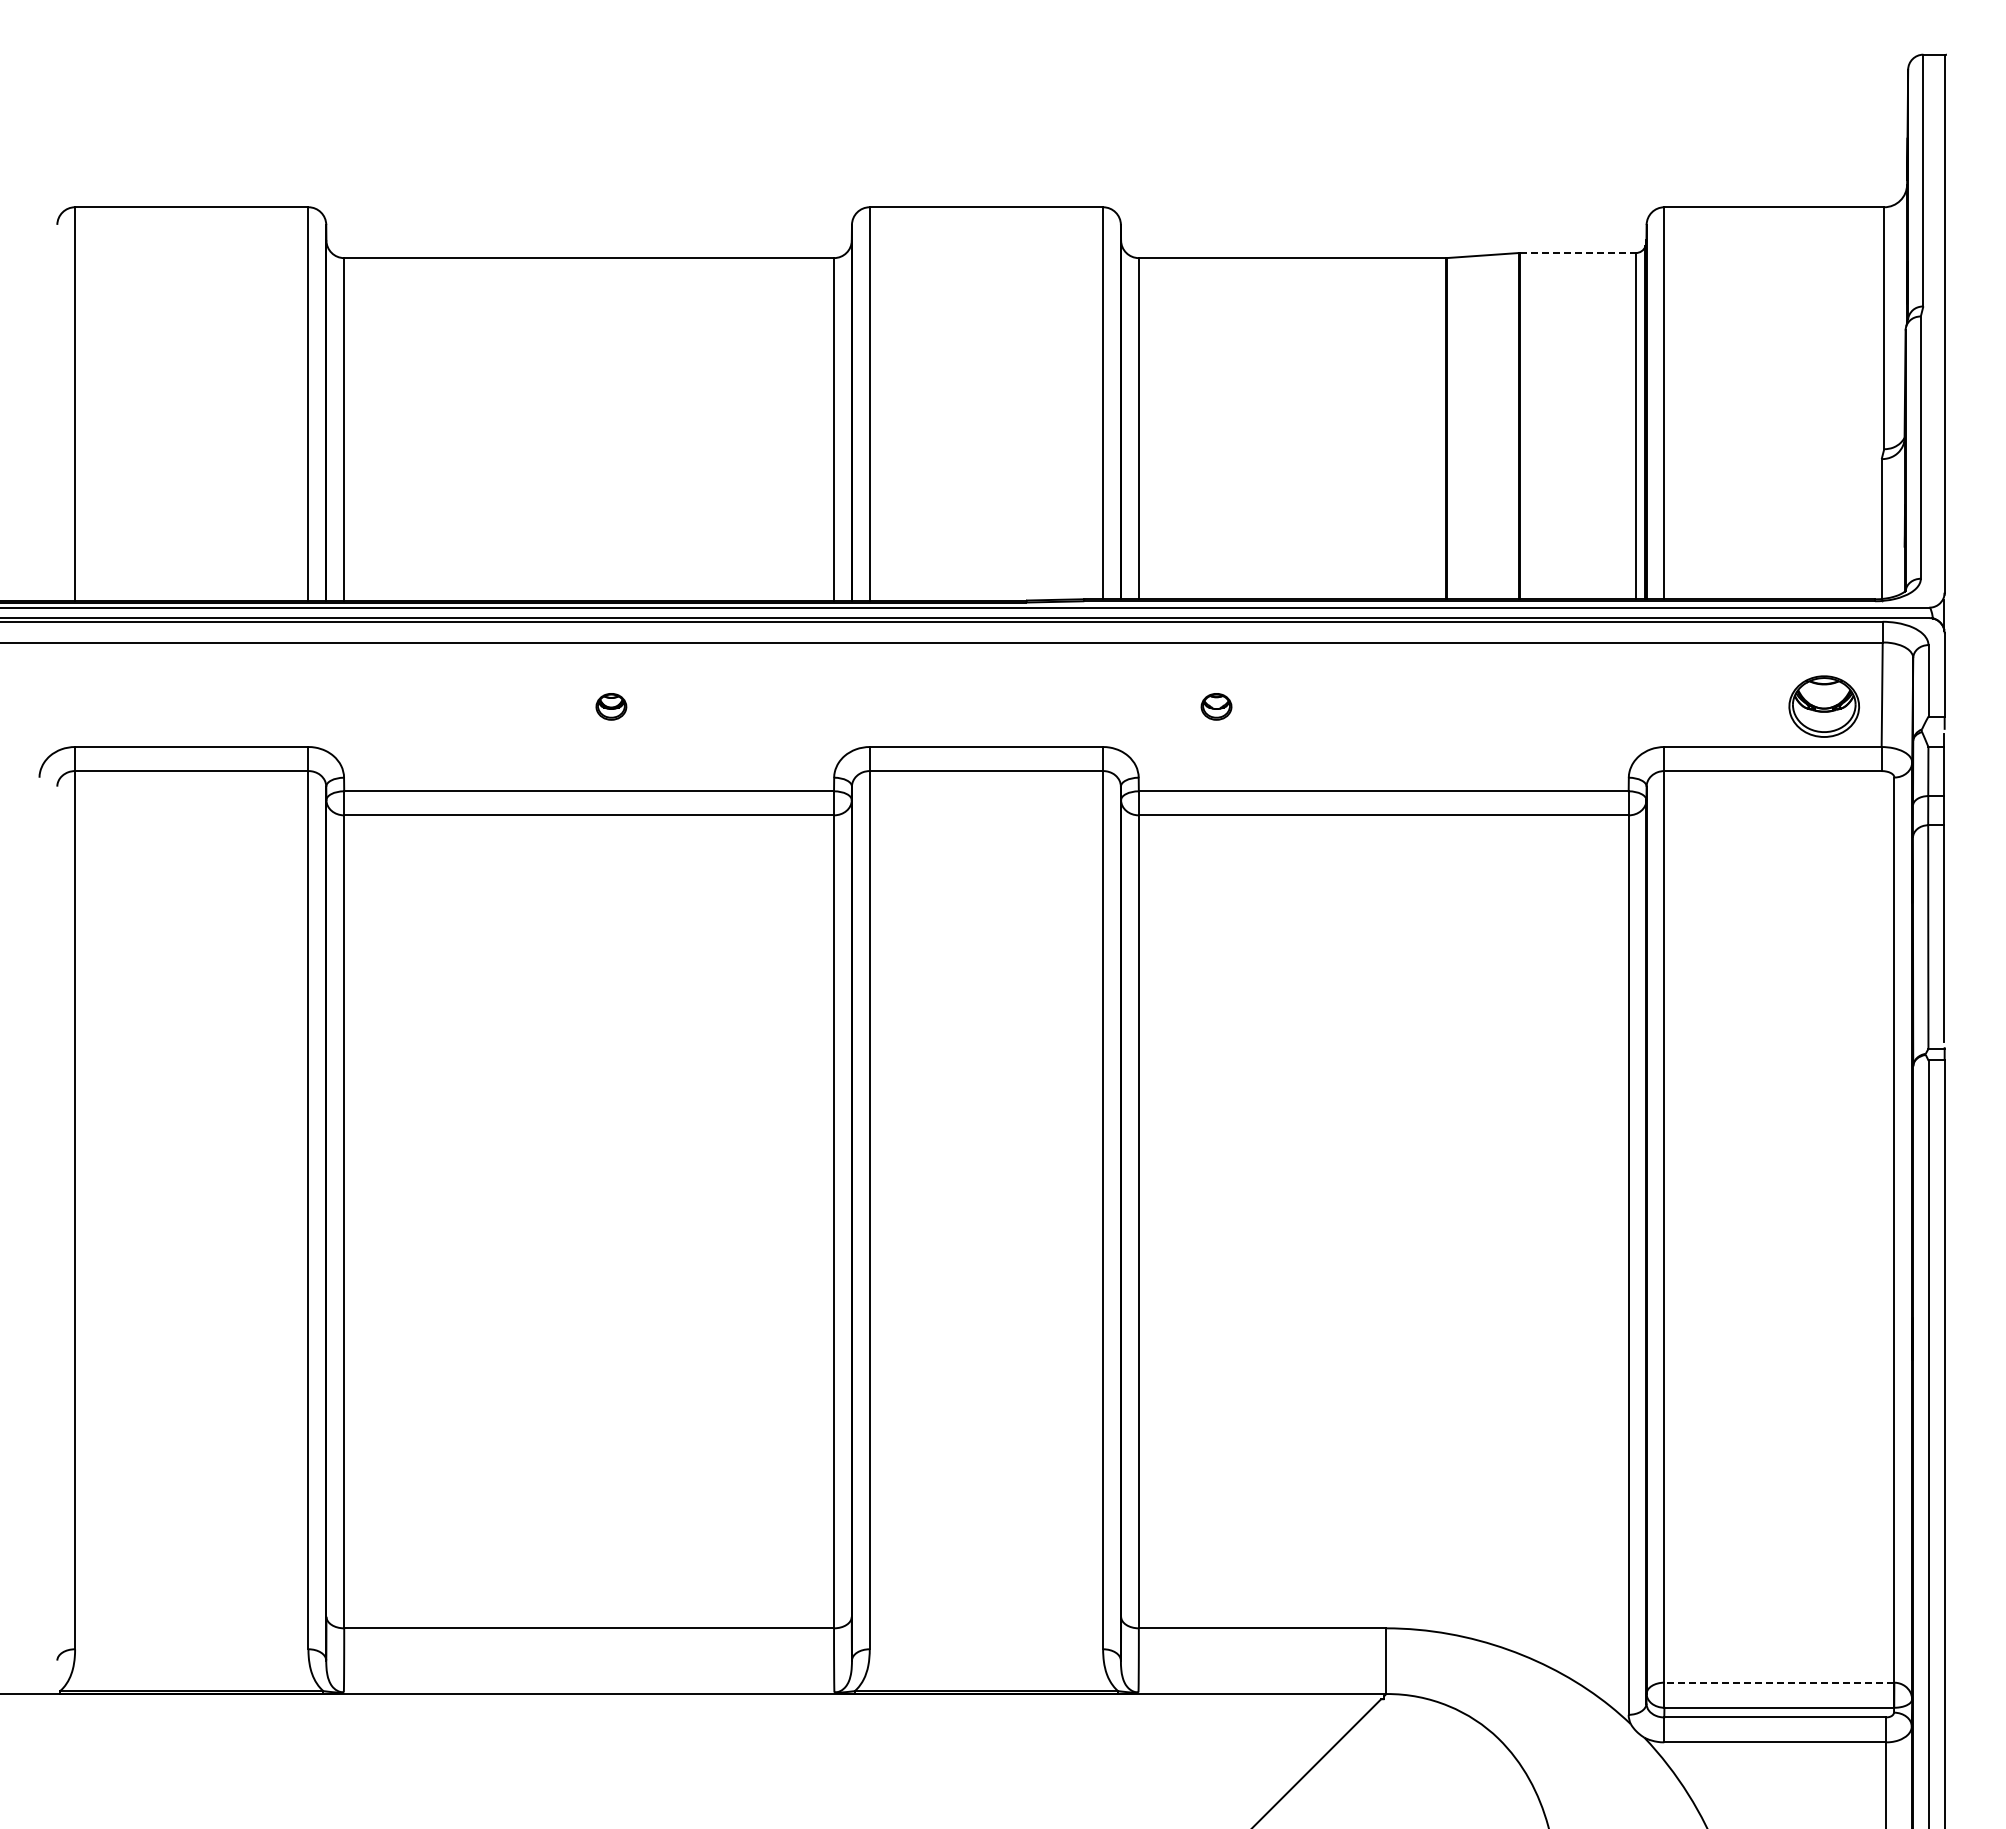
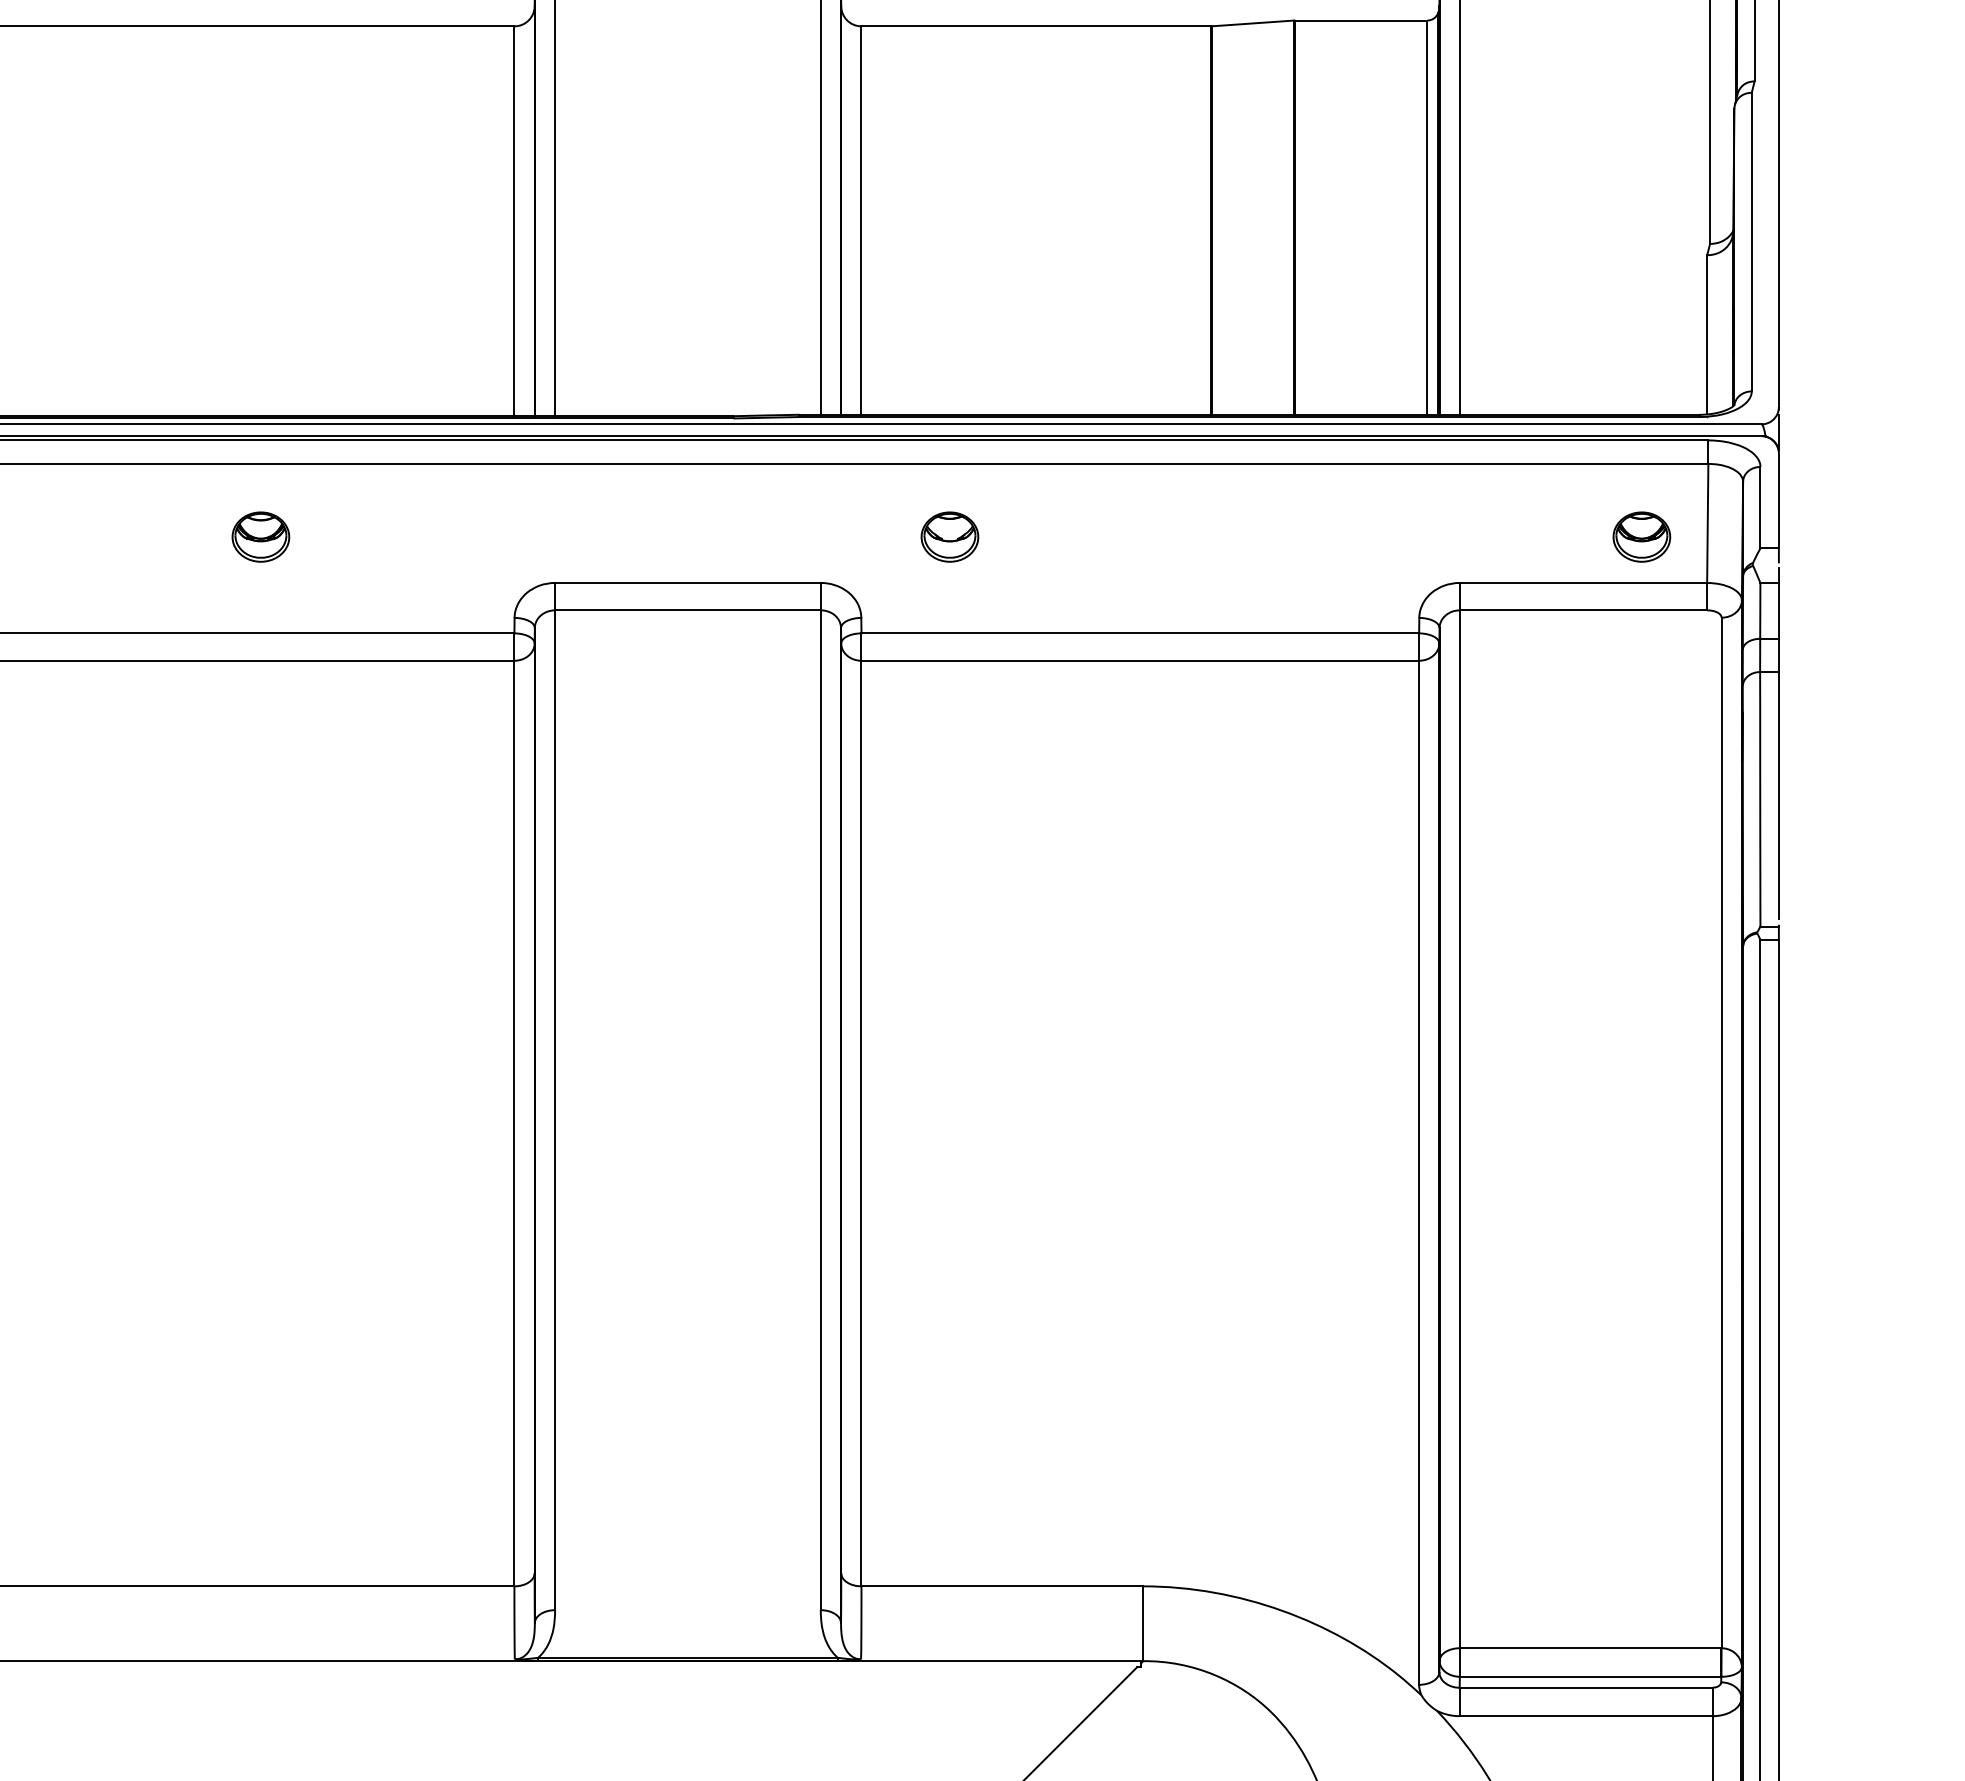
line: (1578, 253) -> (1362, 21), dashed -> solid
part: (611, 706) -> (261, 536), size x1.67
part: (1216, 706) -> (949, 536), size x1.67
part: (1824, 706) -> (1642, 536), size x0.71
line: (1779, 1682) -> (1590, 1648), dashed -> solid

